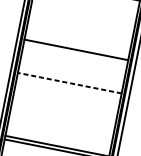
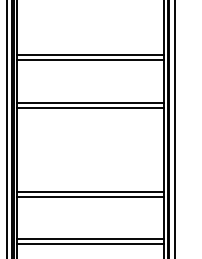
line: (75, 53) -> (90, 60), added
line: (69, 83) -> (90, 102), dashed -> solid
line: (69, 86) -> (90, 107), added

